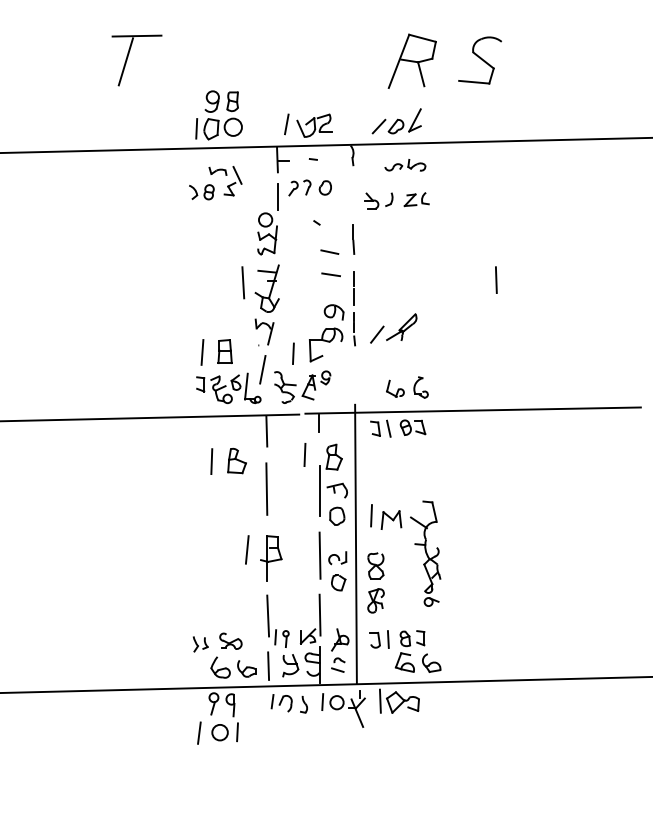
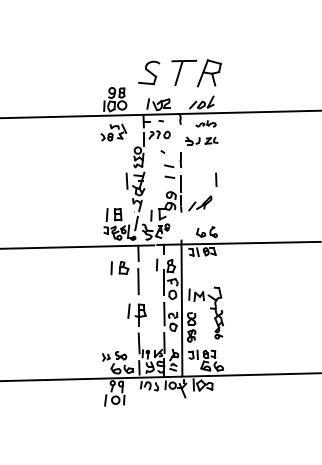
part: (137, 59) -> (184, 72), moved
part: (480, 59) -> (149, 72), moved
line: (496, 279) -> (216, 179), moved

